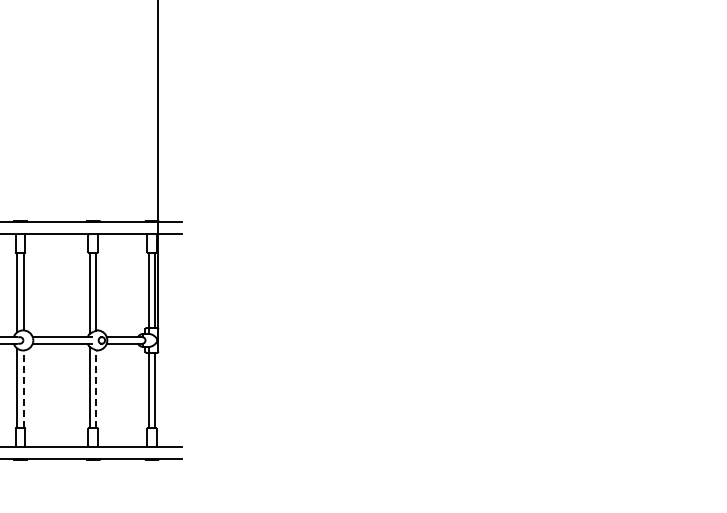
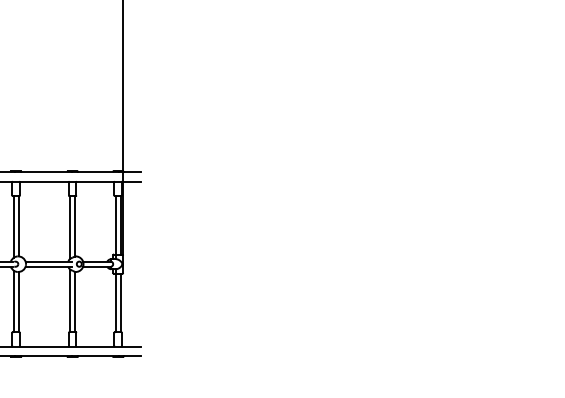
line: (23, 389) -> (18, 302), dashed -> solid
line: (96, 389) -> (75, 302), dashed -> solid

